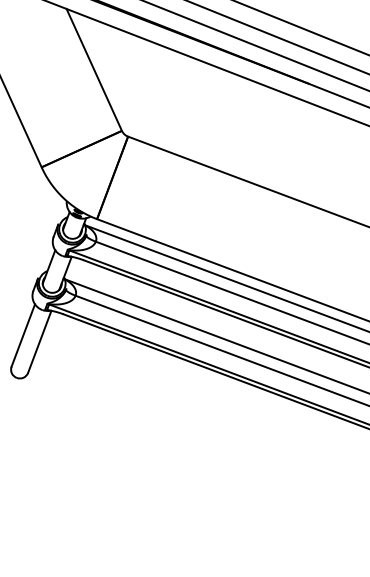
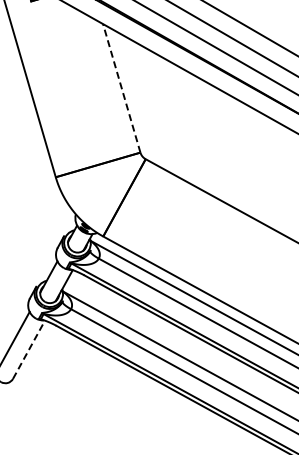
line: (94, 69) -> (122, 87), solid -> dashed
line: (39, 341) -> (28, 349), solid -> dashed

